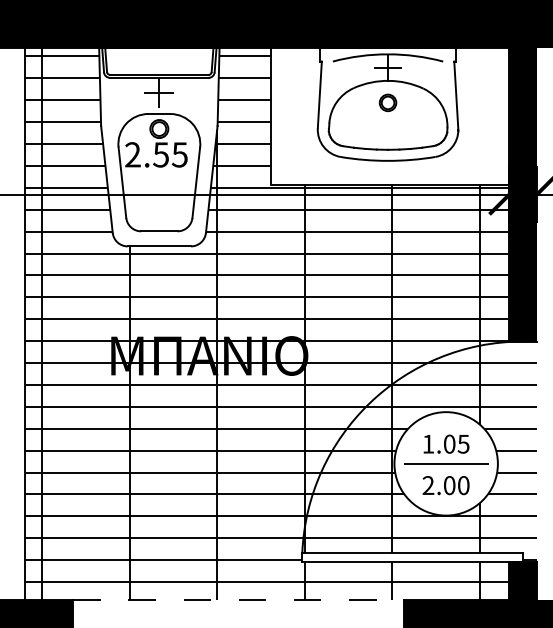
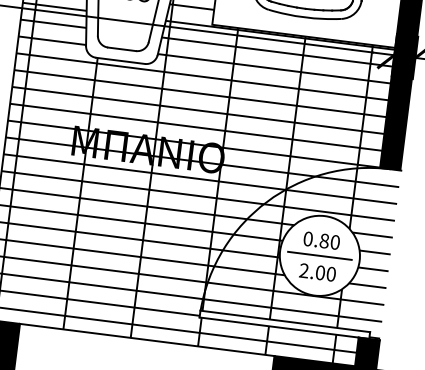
text: (445, 443) -> (321, 240), 1.05 -> 0.80
line: (238, 599) -> (147, 339), dashed -> solid

